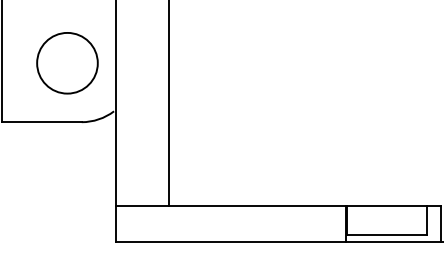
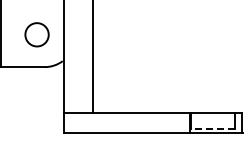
circle: (66, 62) -> (36, 34), size x0.7
line: (386, 233) -> (212, 128), solid -> dashed

